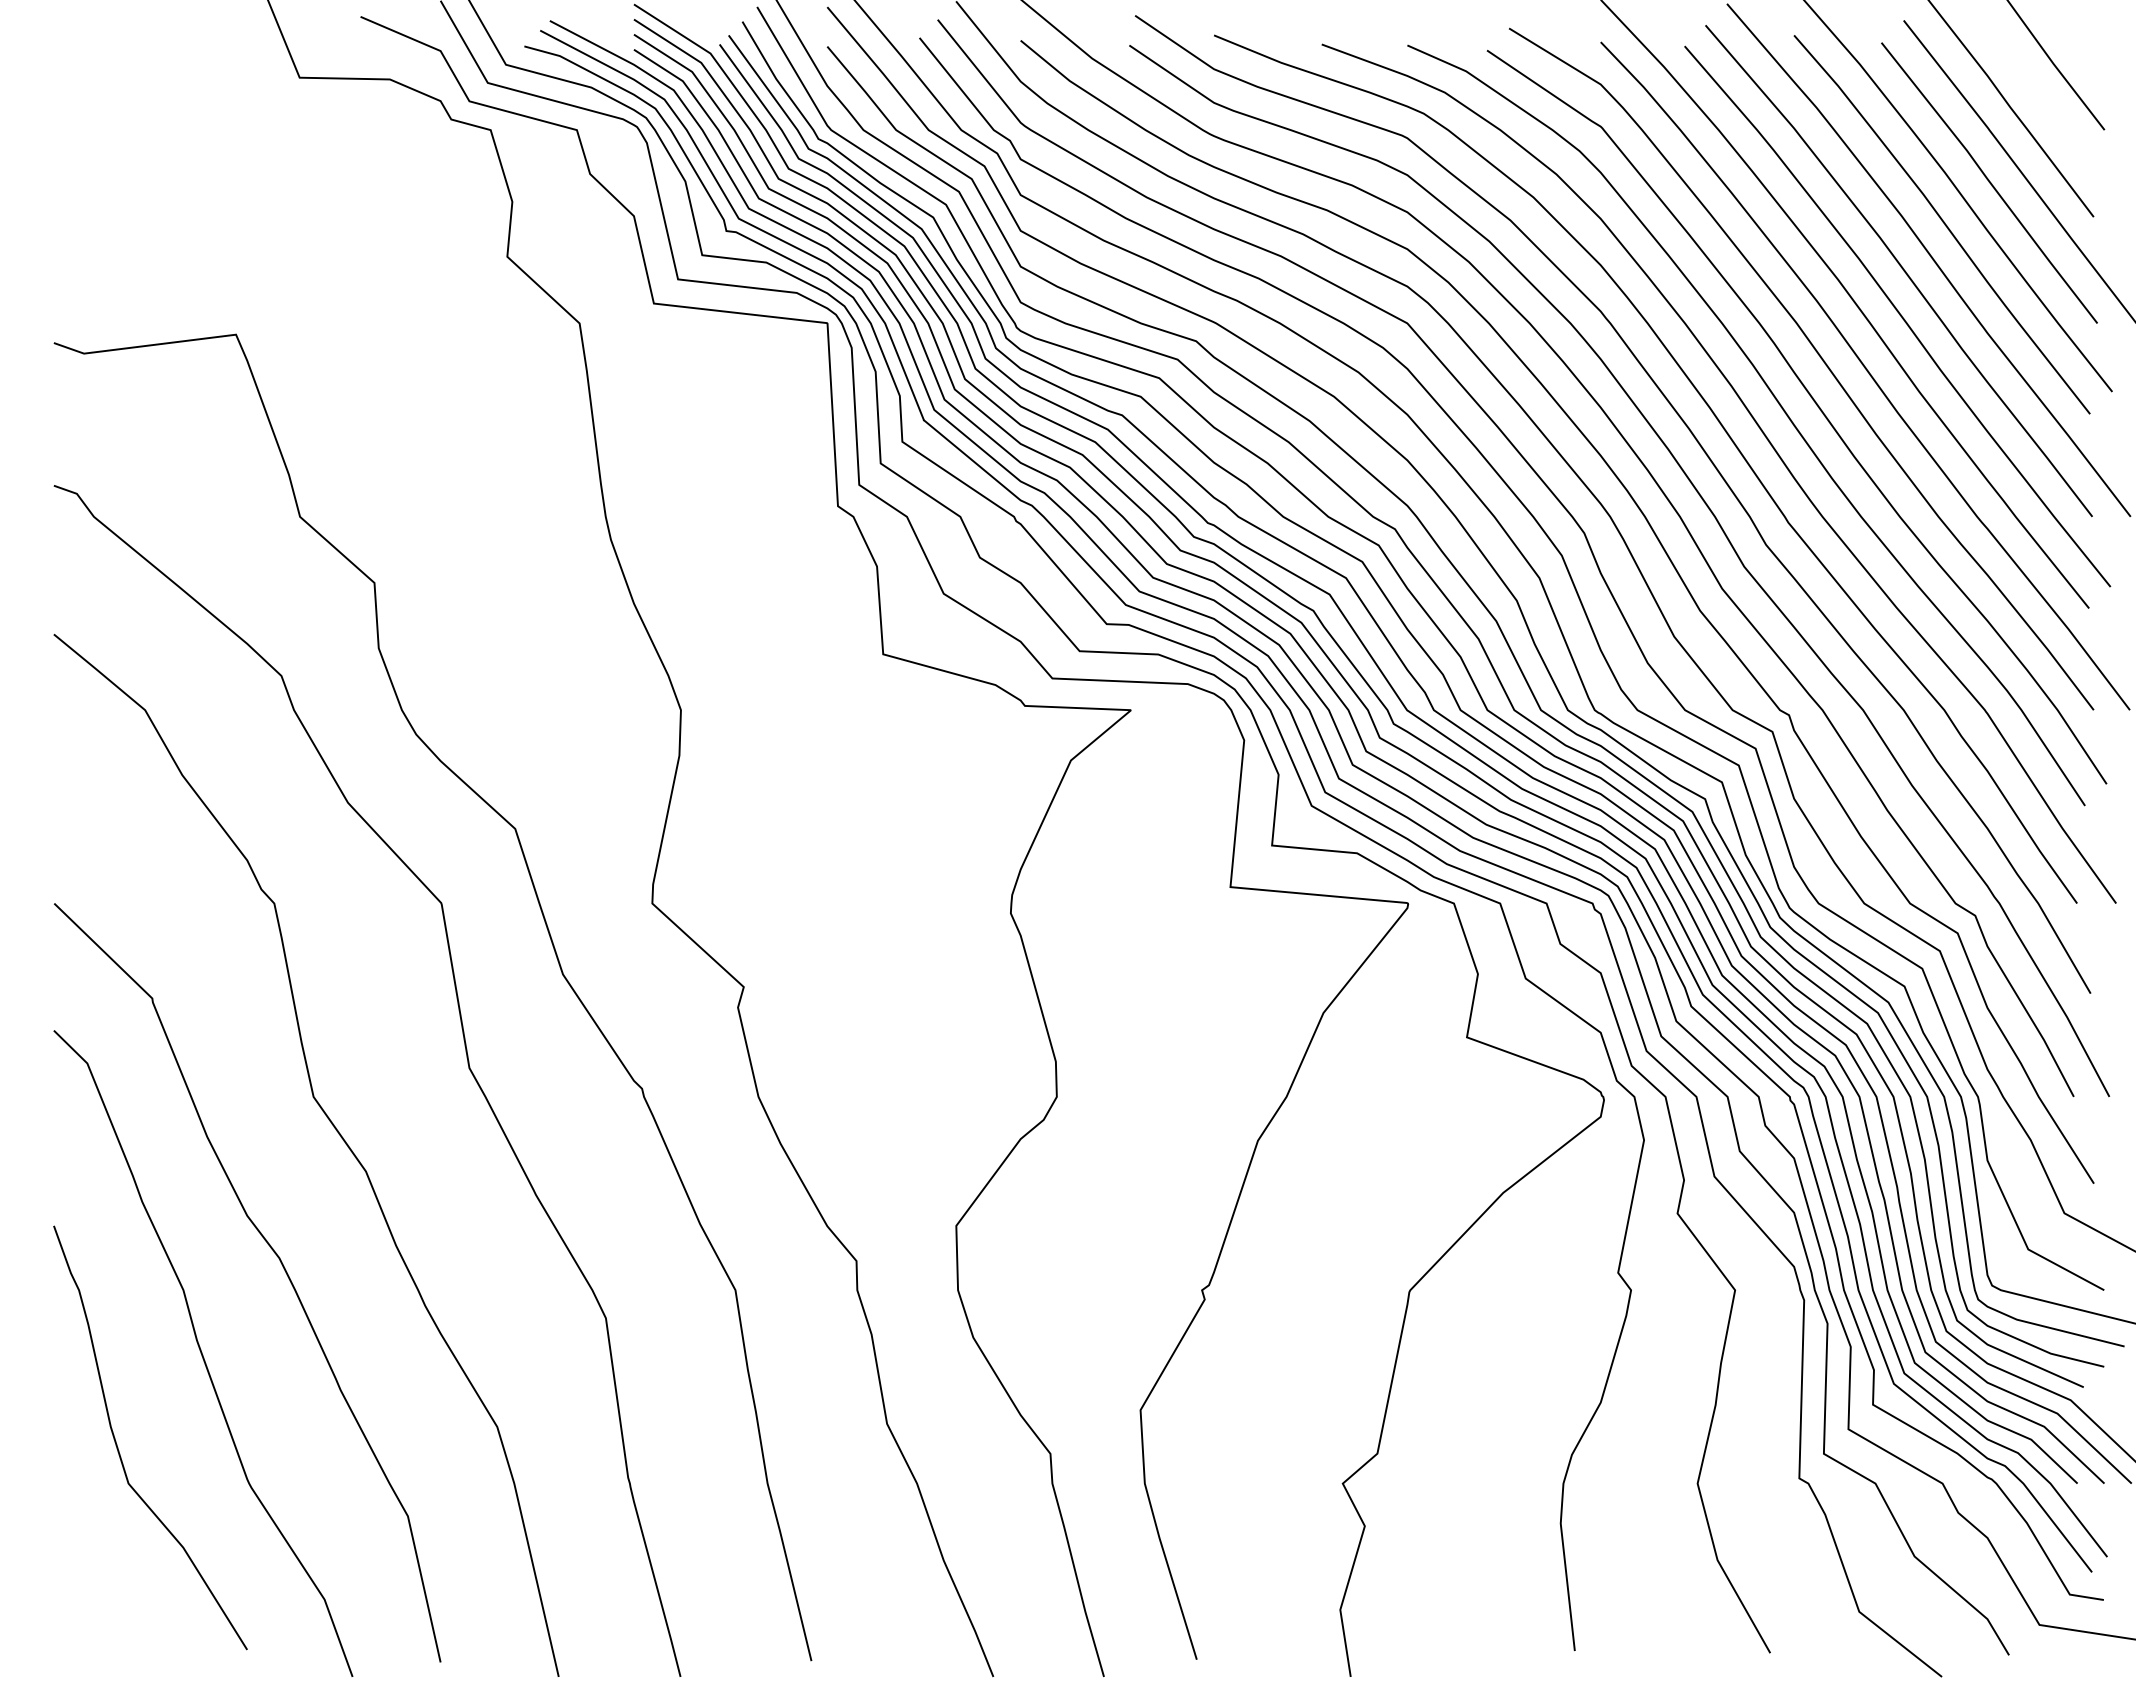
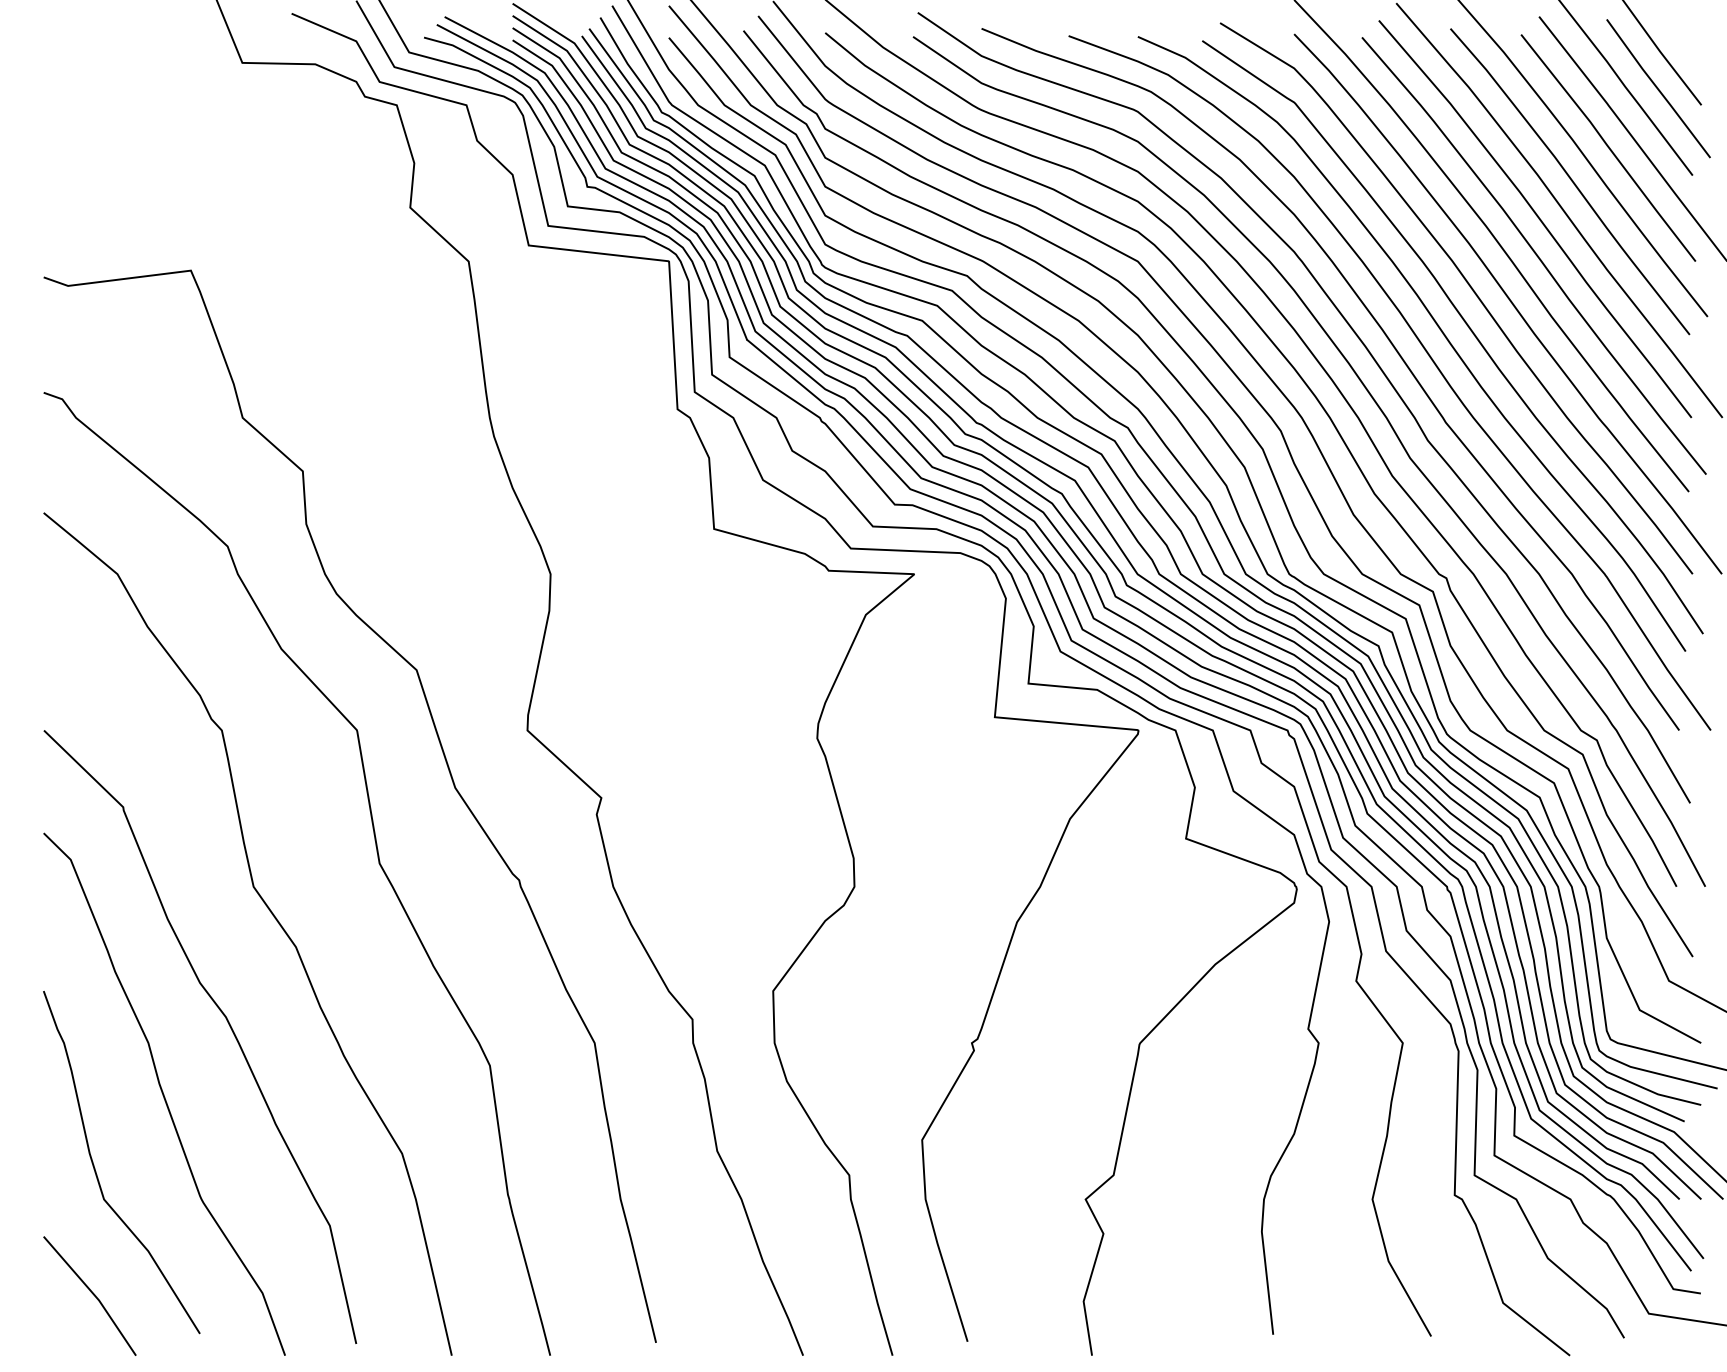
line: (2051, 109) -> (1658, 88), added
line: (113, 1599) -> (91, 1293), added

